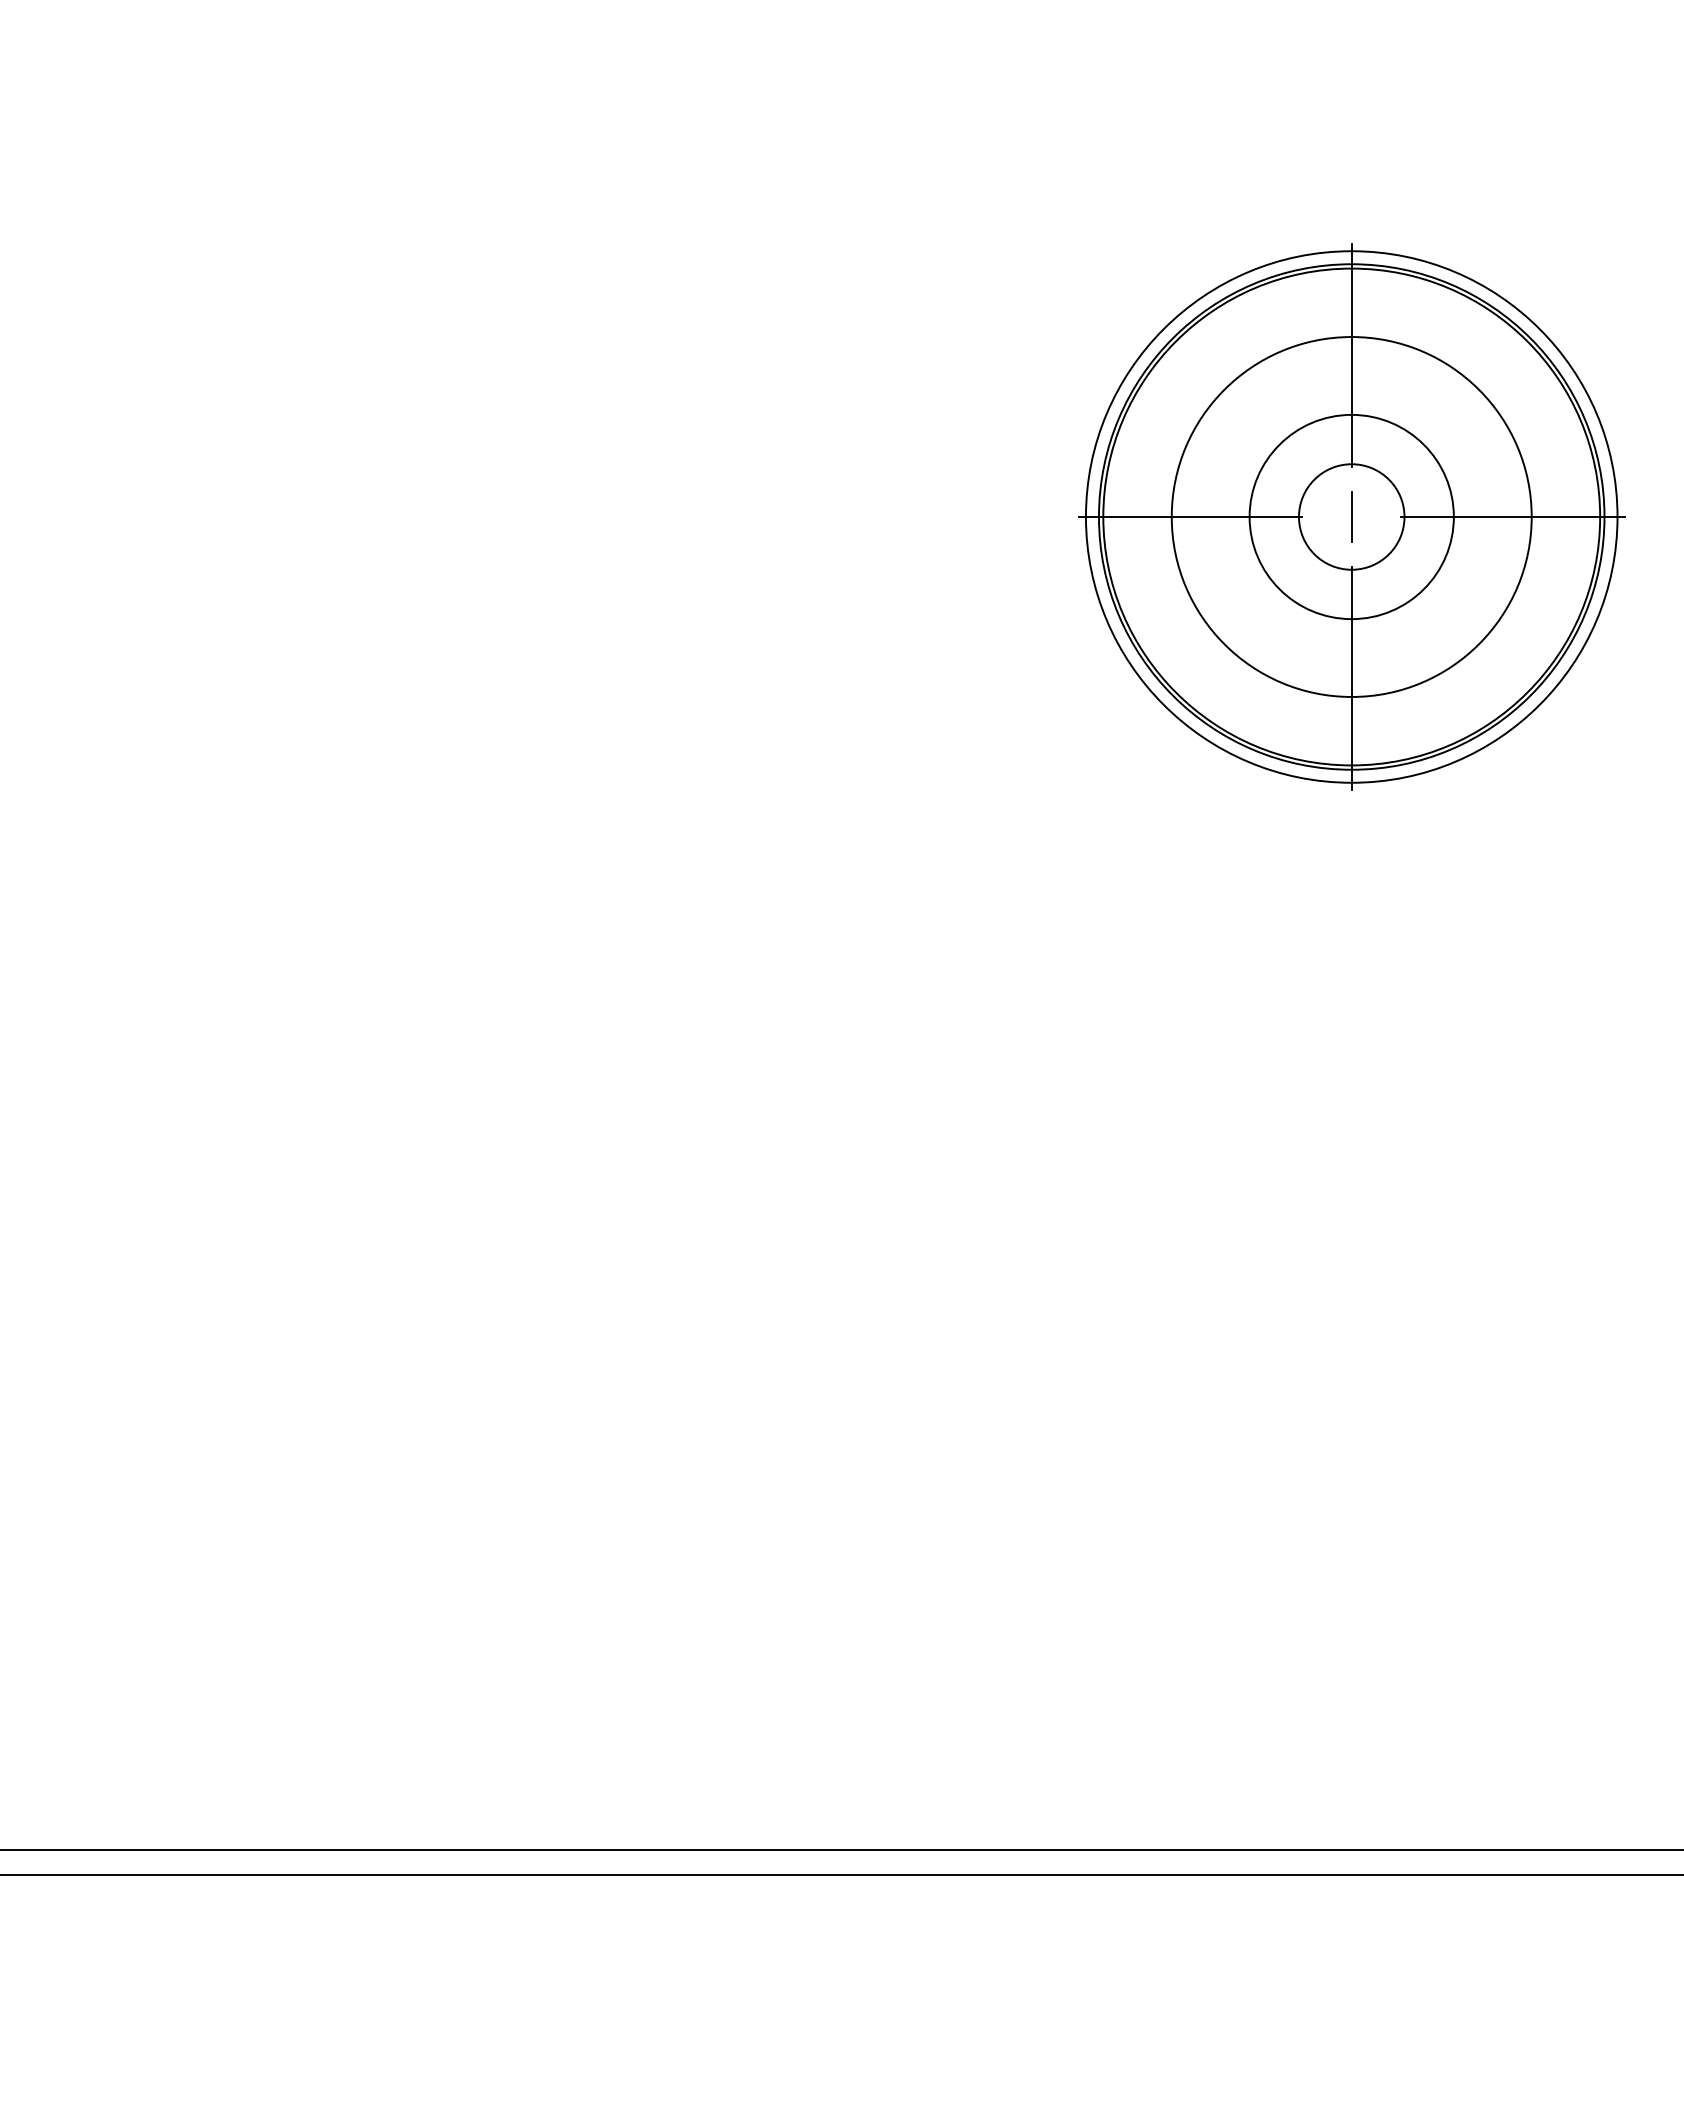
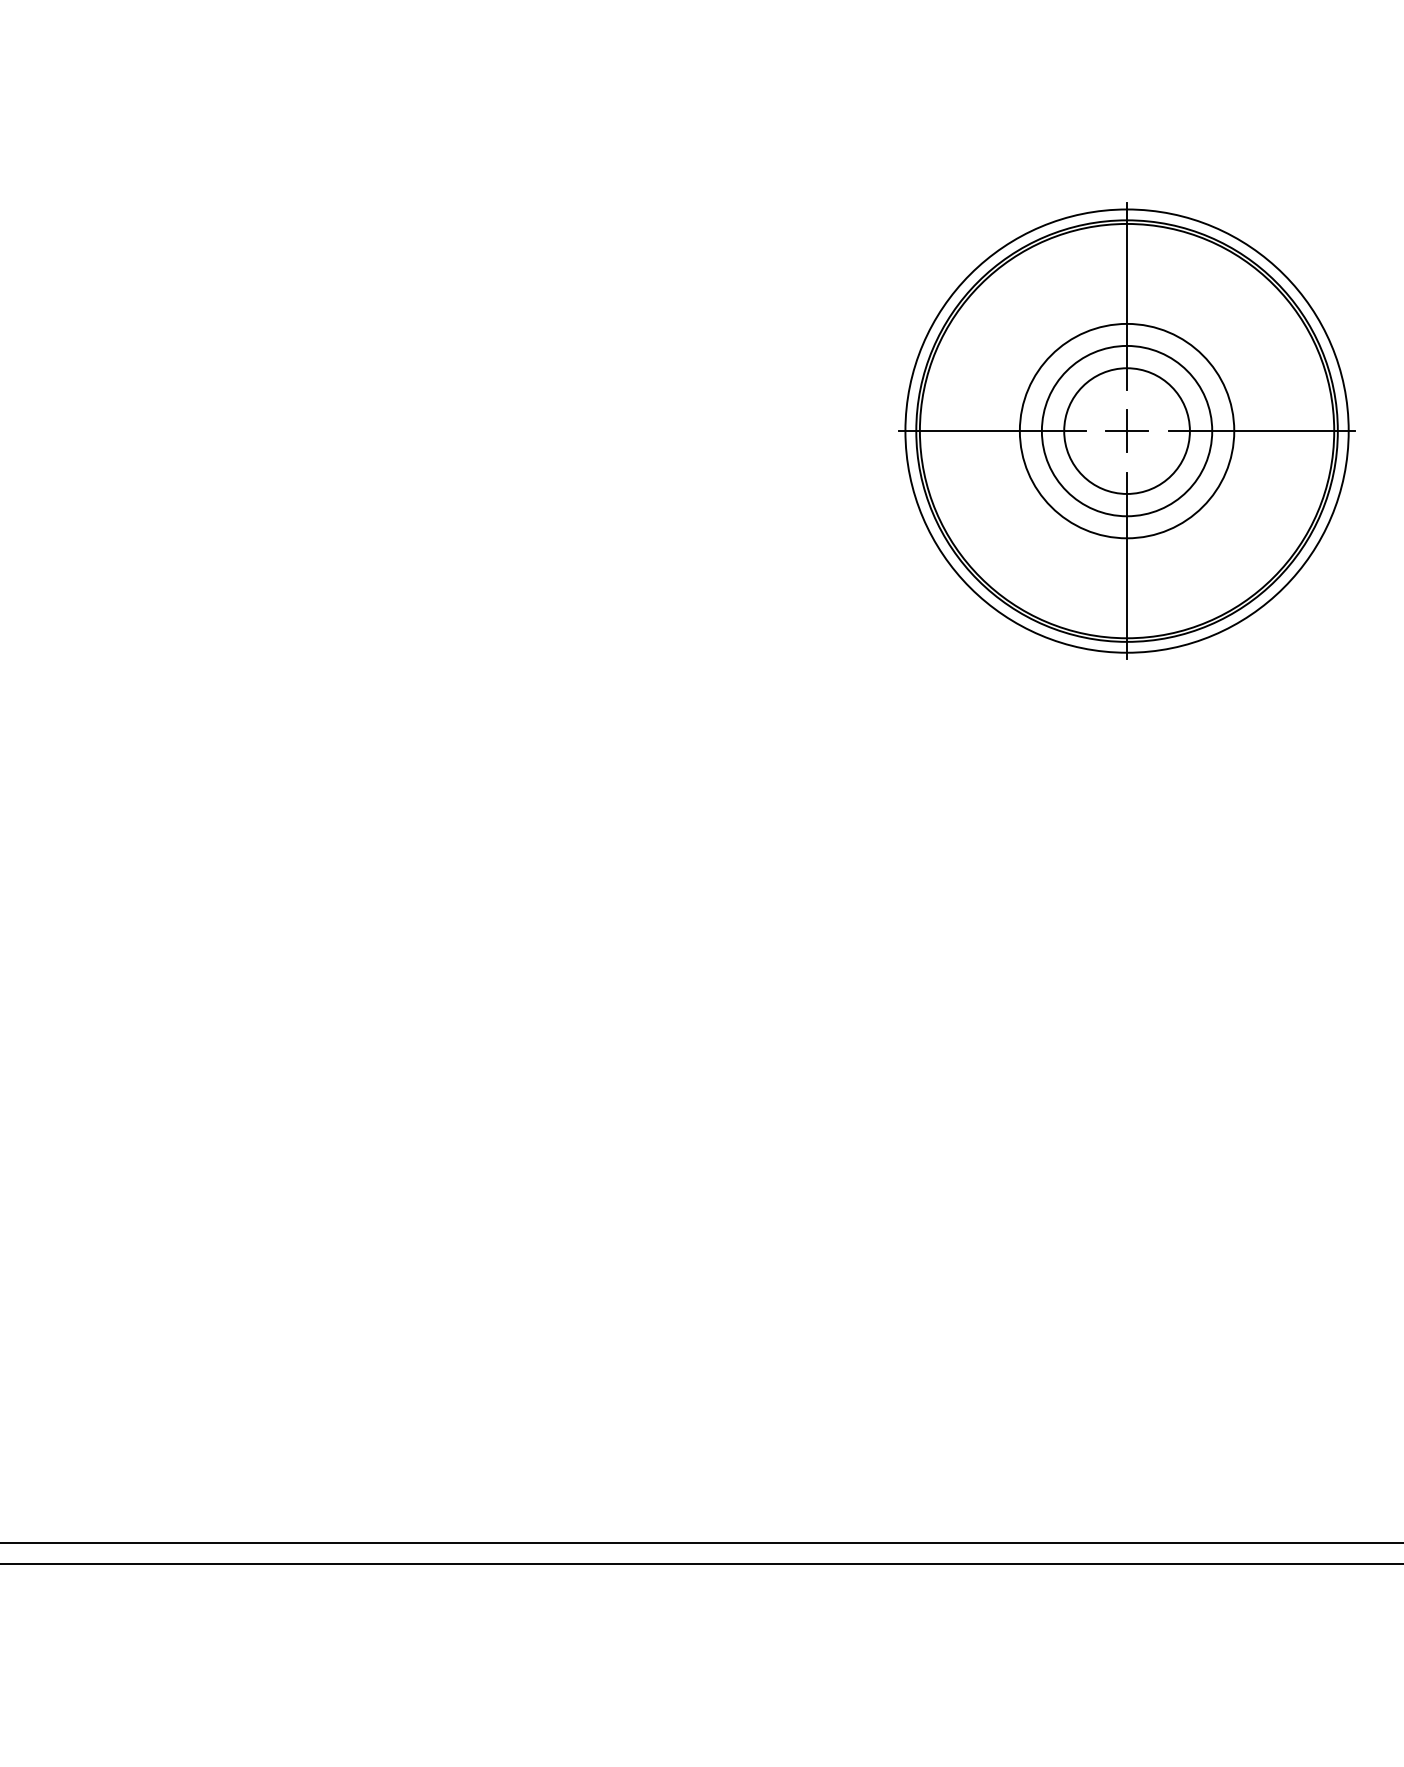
circle: (1351, 516) -> (1126, 430), size x0.71
circle: (1351, 516) -> (1126, 430), size x1.43
line: (1351, 517) -> (1126, 431), added

